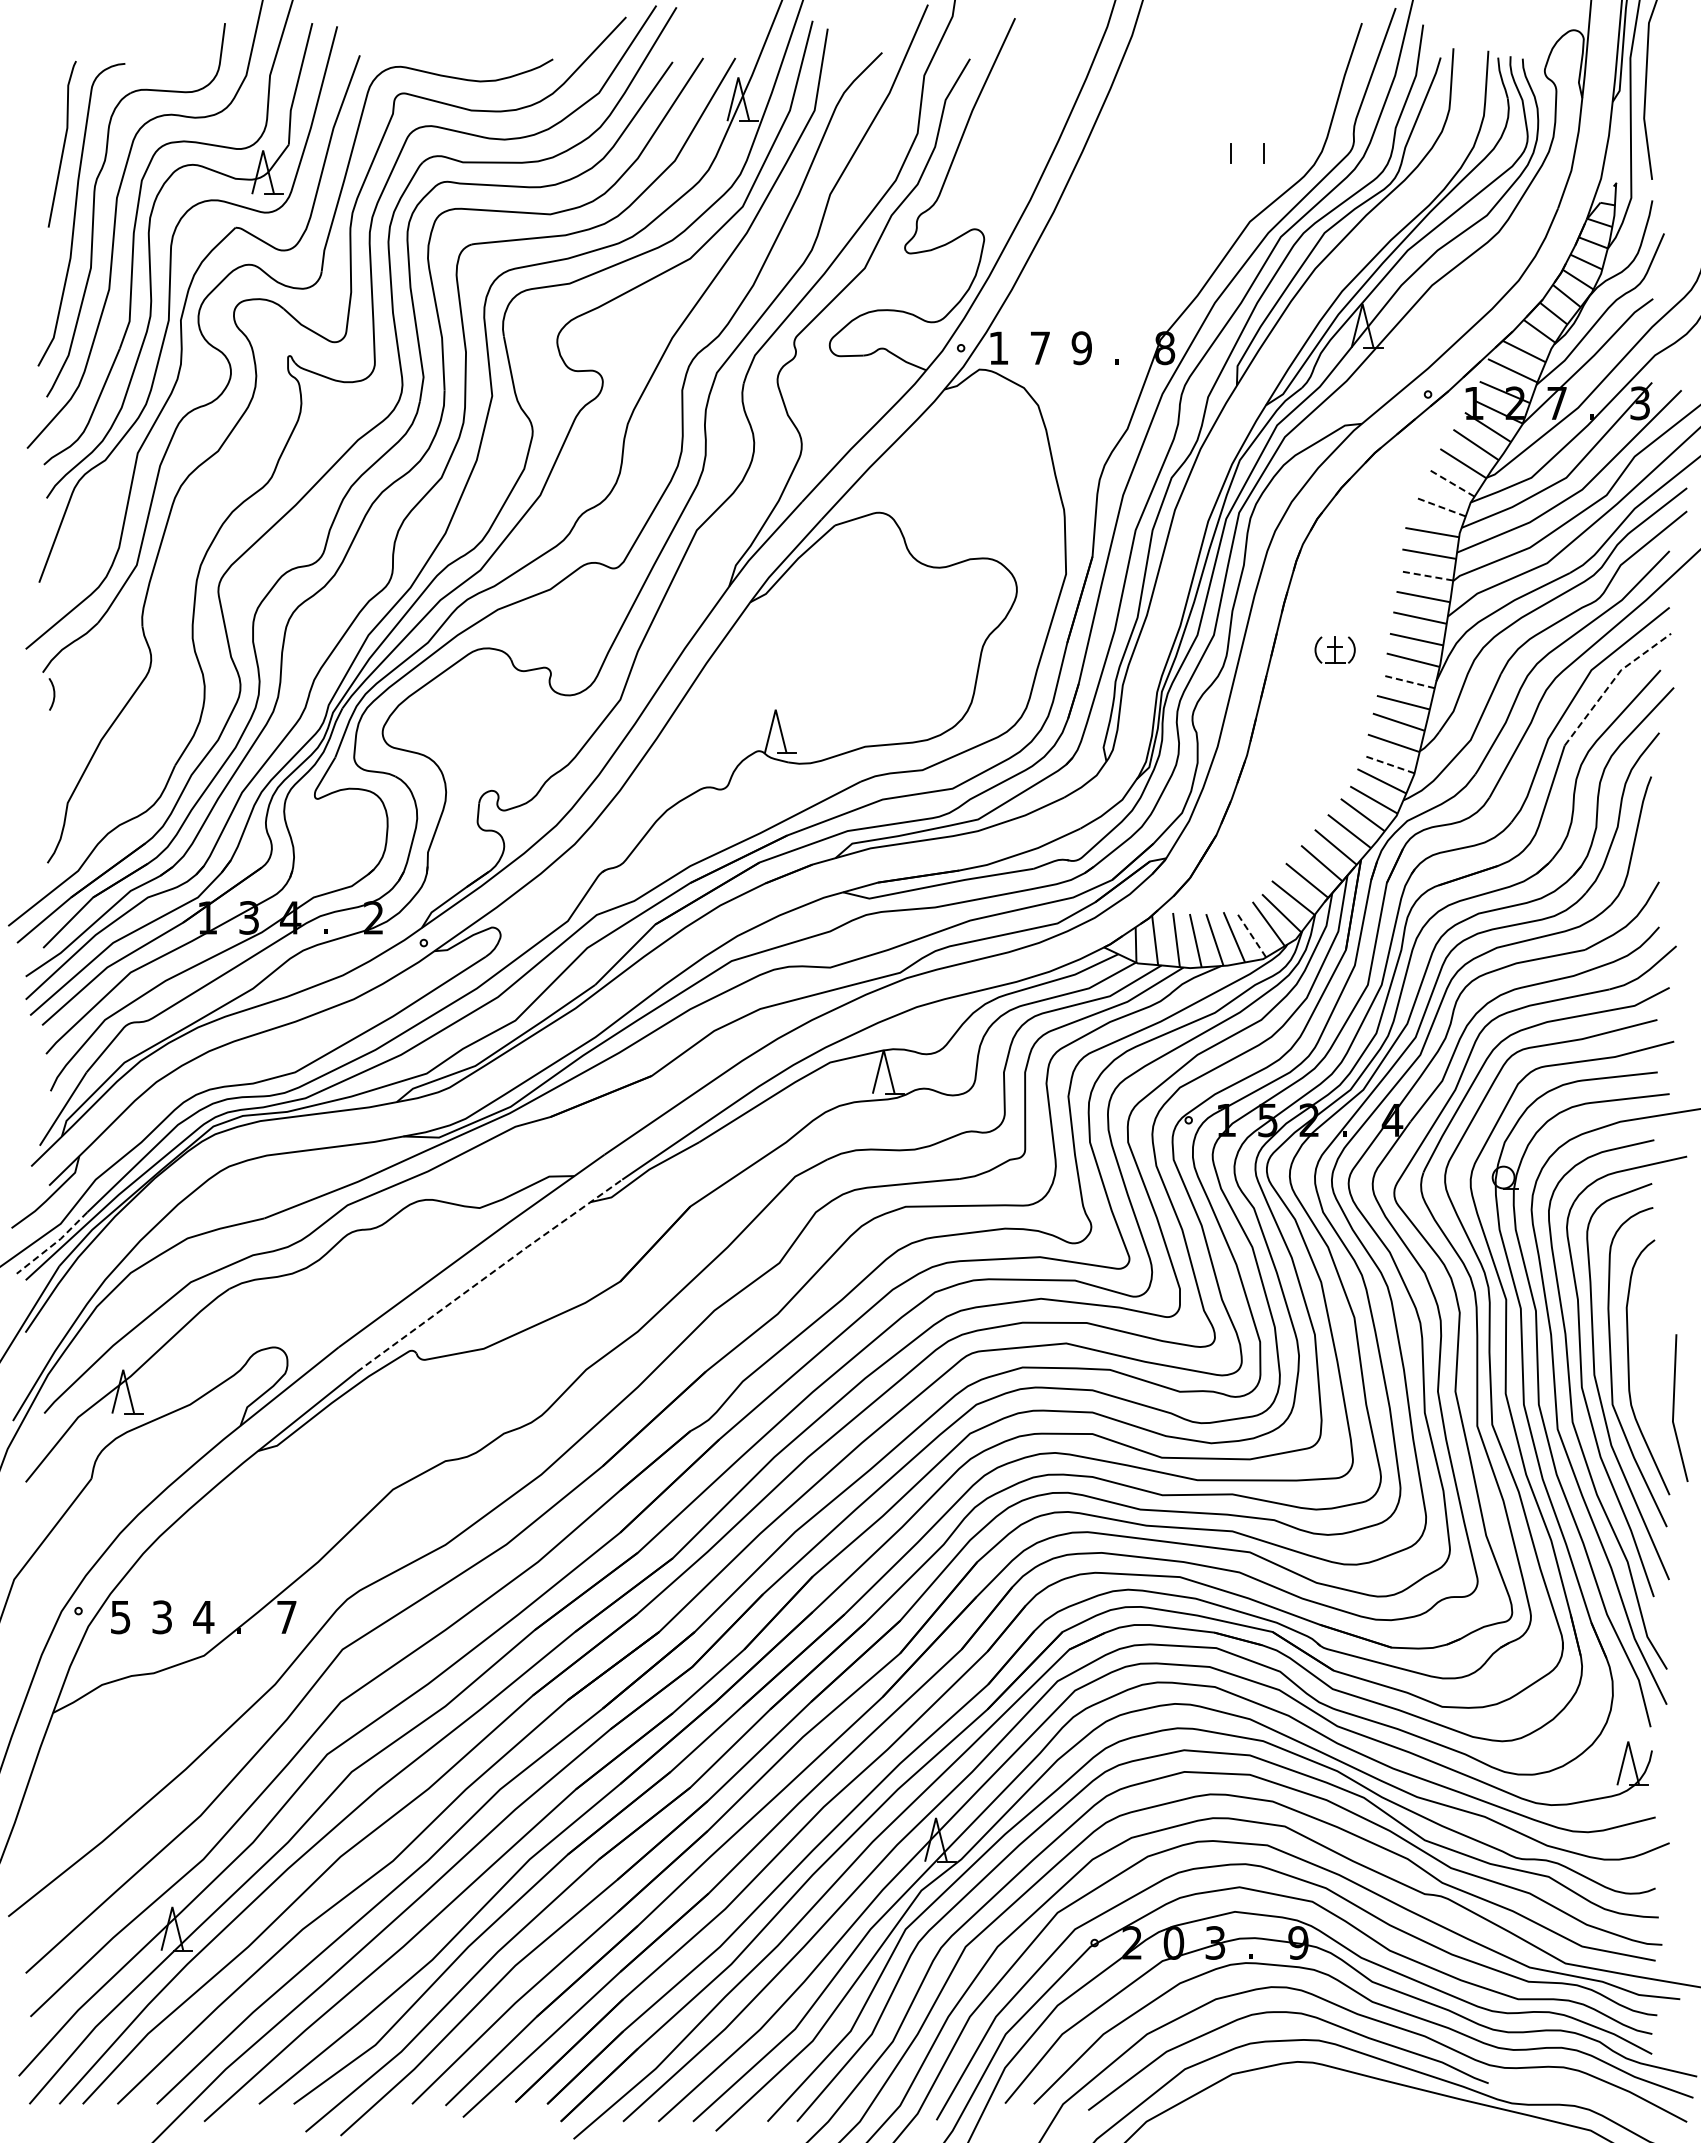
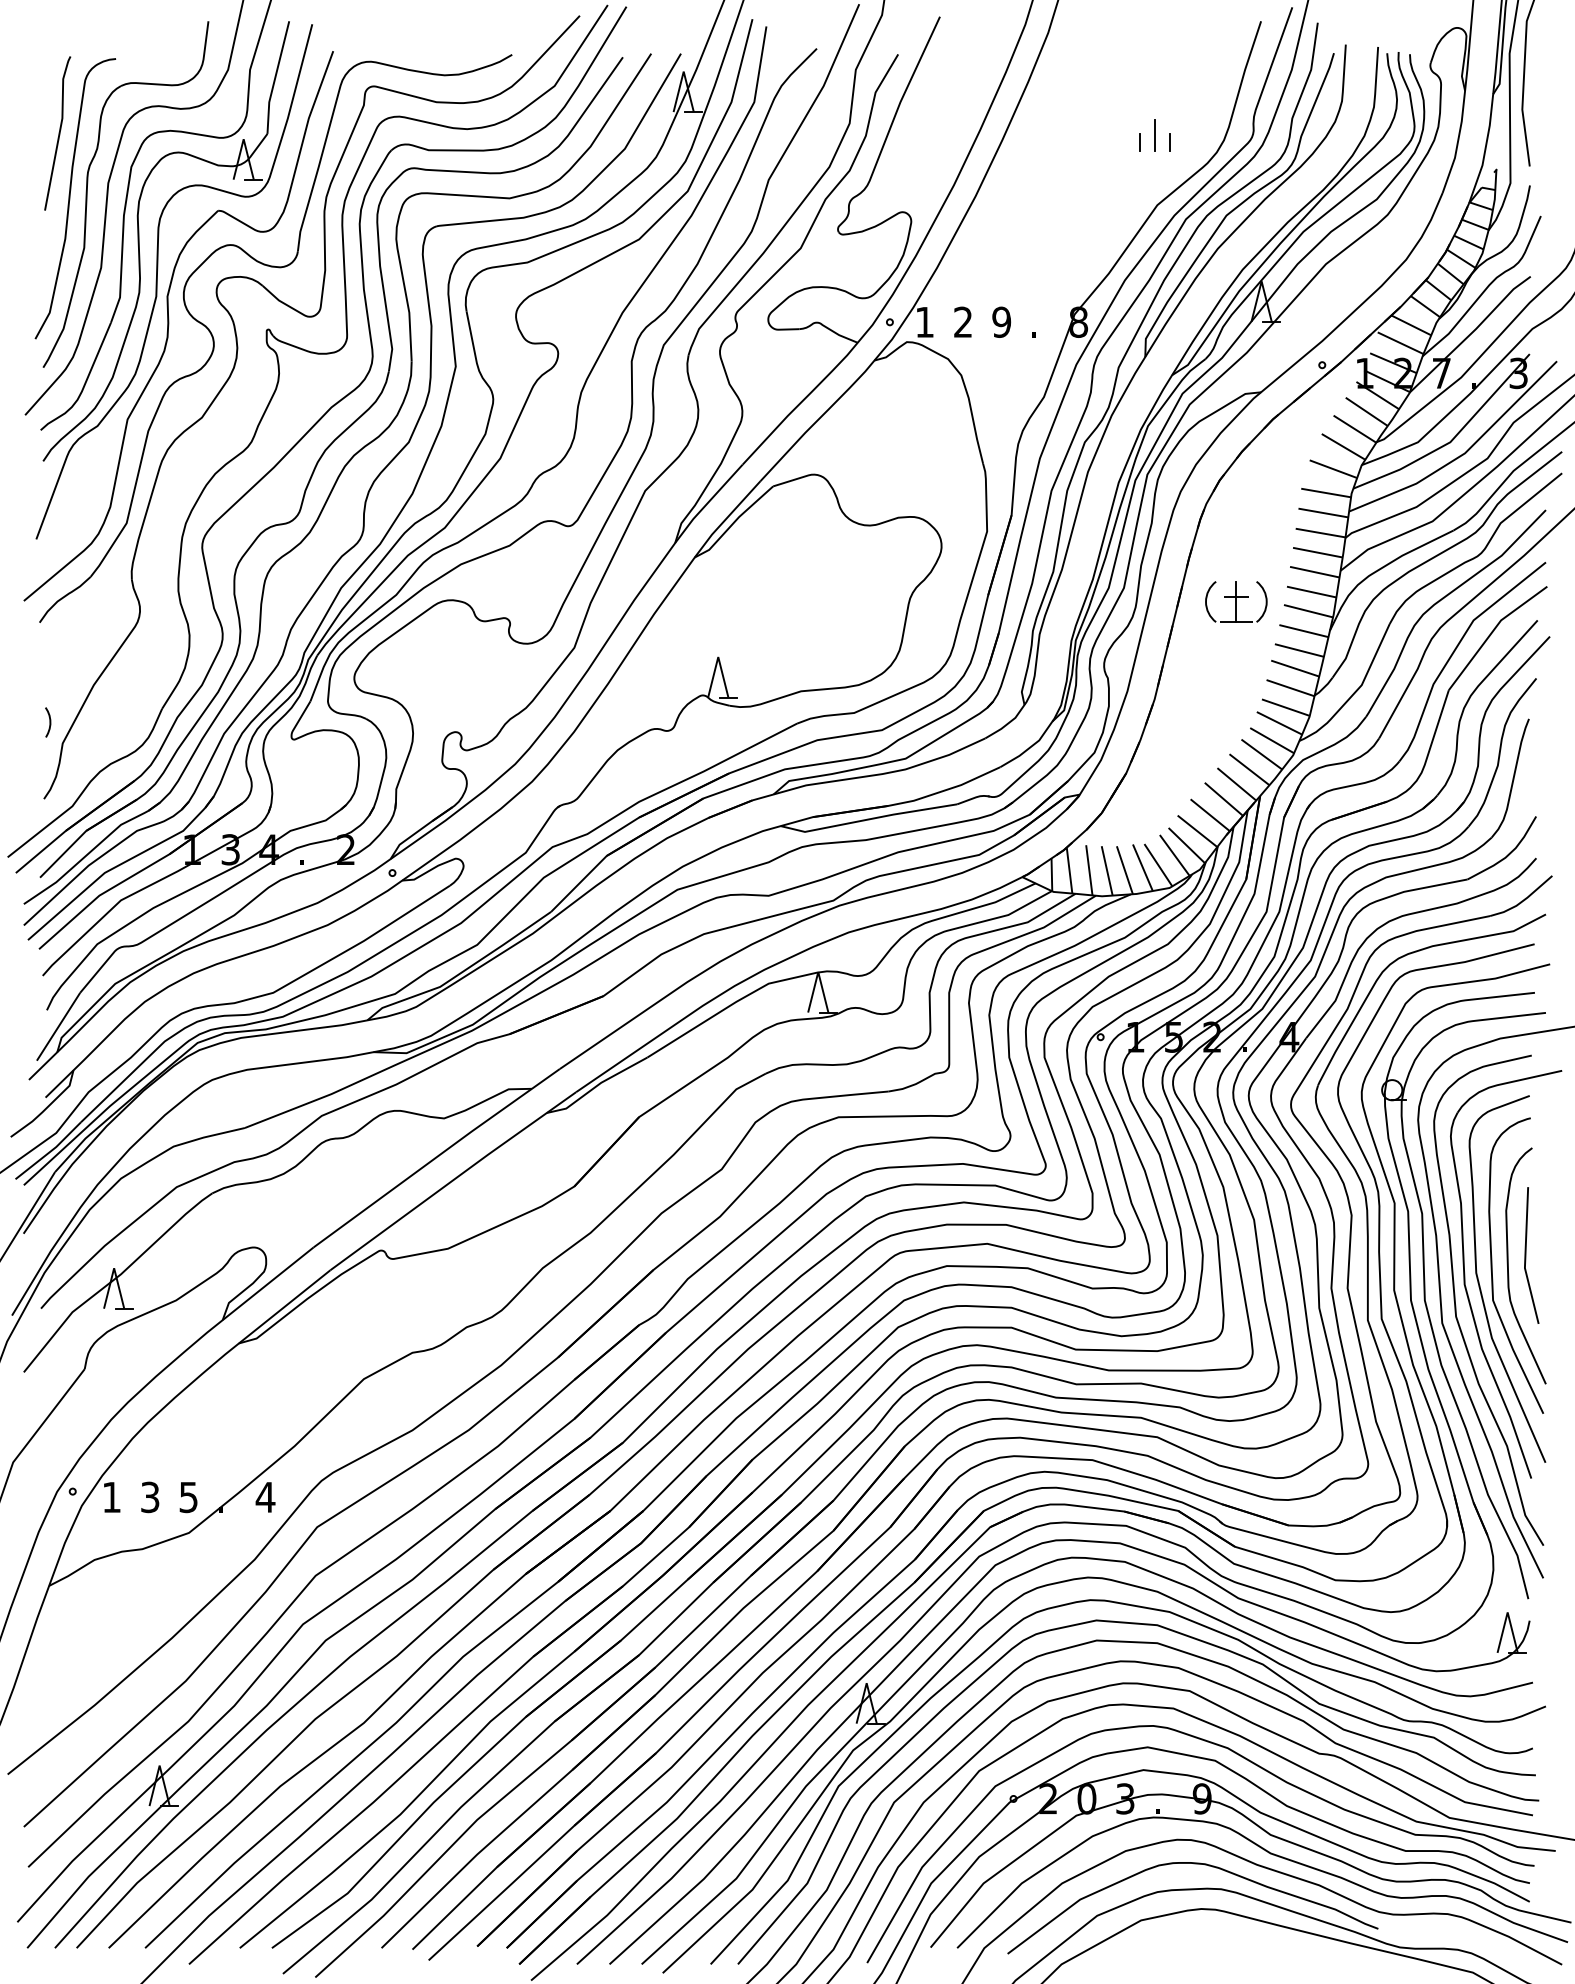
line: (1247, 145) -> (1155, 134), added
text: (1039, 347) -> (962, 321), 7 -> 2
line: (1450, 482) -> (1343, 446), dashed -> solid
line: (1439, 506) -> (1332, 468), dashed -> solid
line: (1425, 575) -> (1319, 532), dashed -> solid
part: (1334, 649) -> (1235, 601), size x1.67
line: (1407, 681) -> (1303, 630), dashed -> solid
line: (1611, 682) -> (1492, 631), dashed -> solid
curve: (53, 694) -> (49, 722), moved
line: (1388, 764) -> (1285, 707), dashed -> solid
line: (1250, 934) -> (1157, 865), dashed -> solid
line: (53, 1244) -> (49, 1152), dashed -> solid
line: (489, 1274) -> (453, 1179), dashed -> solid
line: (1674, 1407) -> (1526, 1254), moved
text: (120, 1617) -> (111, 1497), 5 -> 1
text: (203, 1617) -> (188, 1497), 4 -> 5
text: (286, 1617) -> (265, 1497), 7 -> 4

